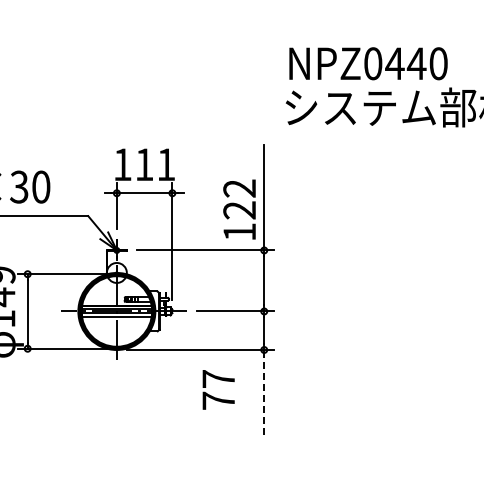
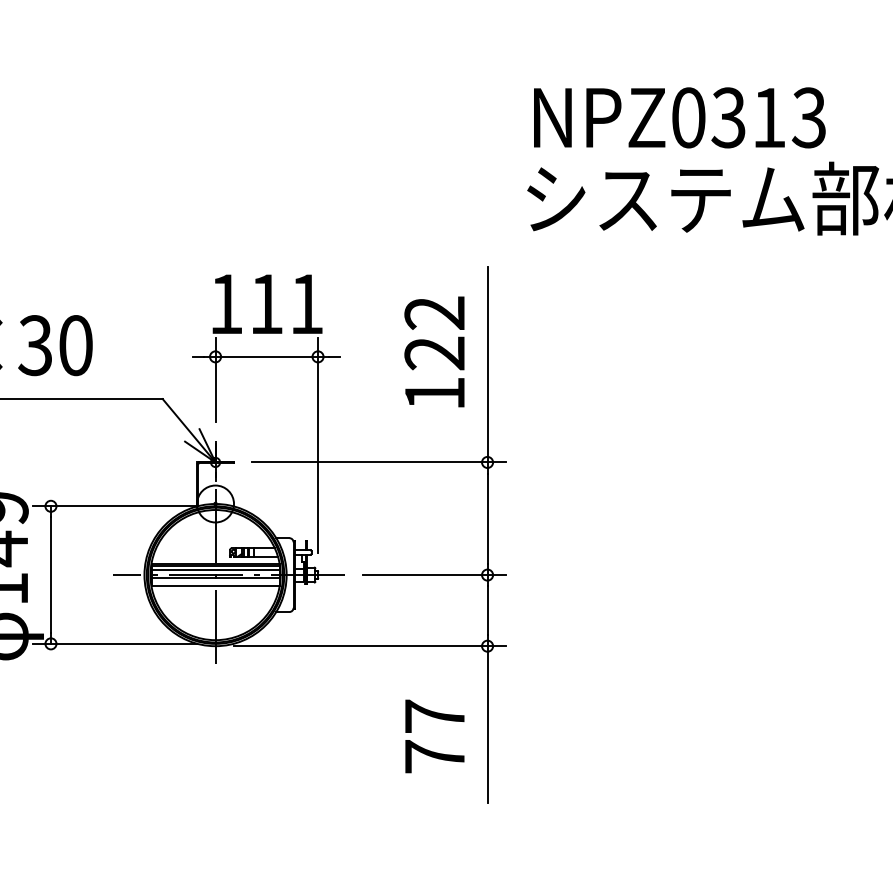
text: (416, 63) -> (768, 117), NPZ0440 -> NPZ0313
text: (239, 209) -> (434, 351), moved
text: (218, 389) -> (434, 735), moved
line: (264, 391) -> (488, 722), dashed -> solid

